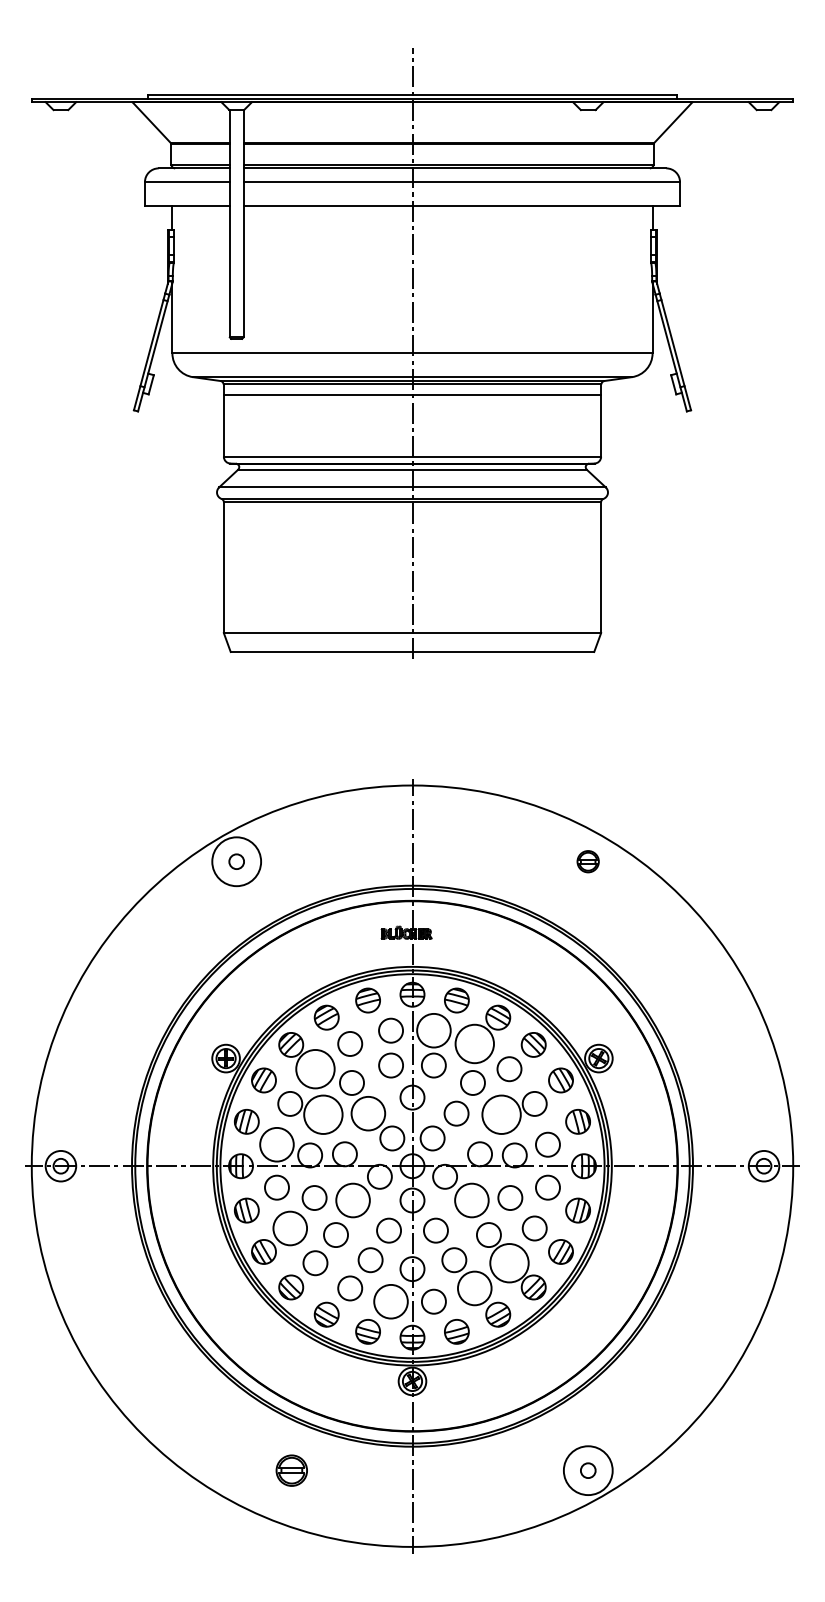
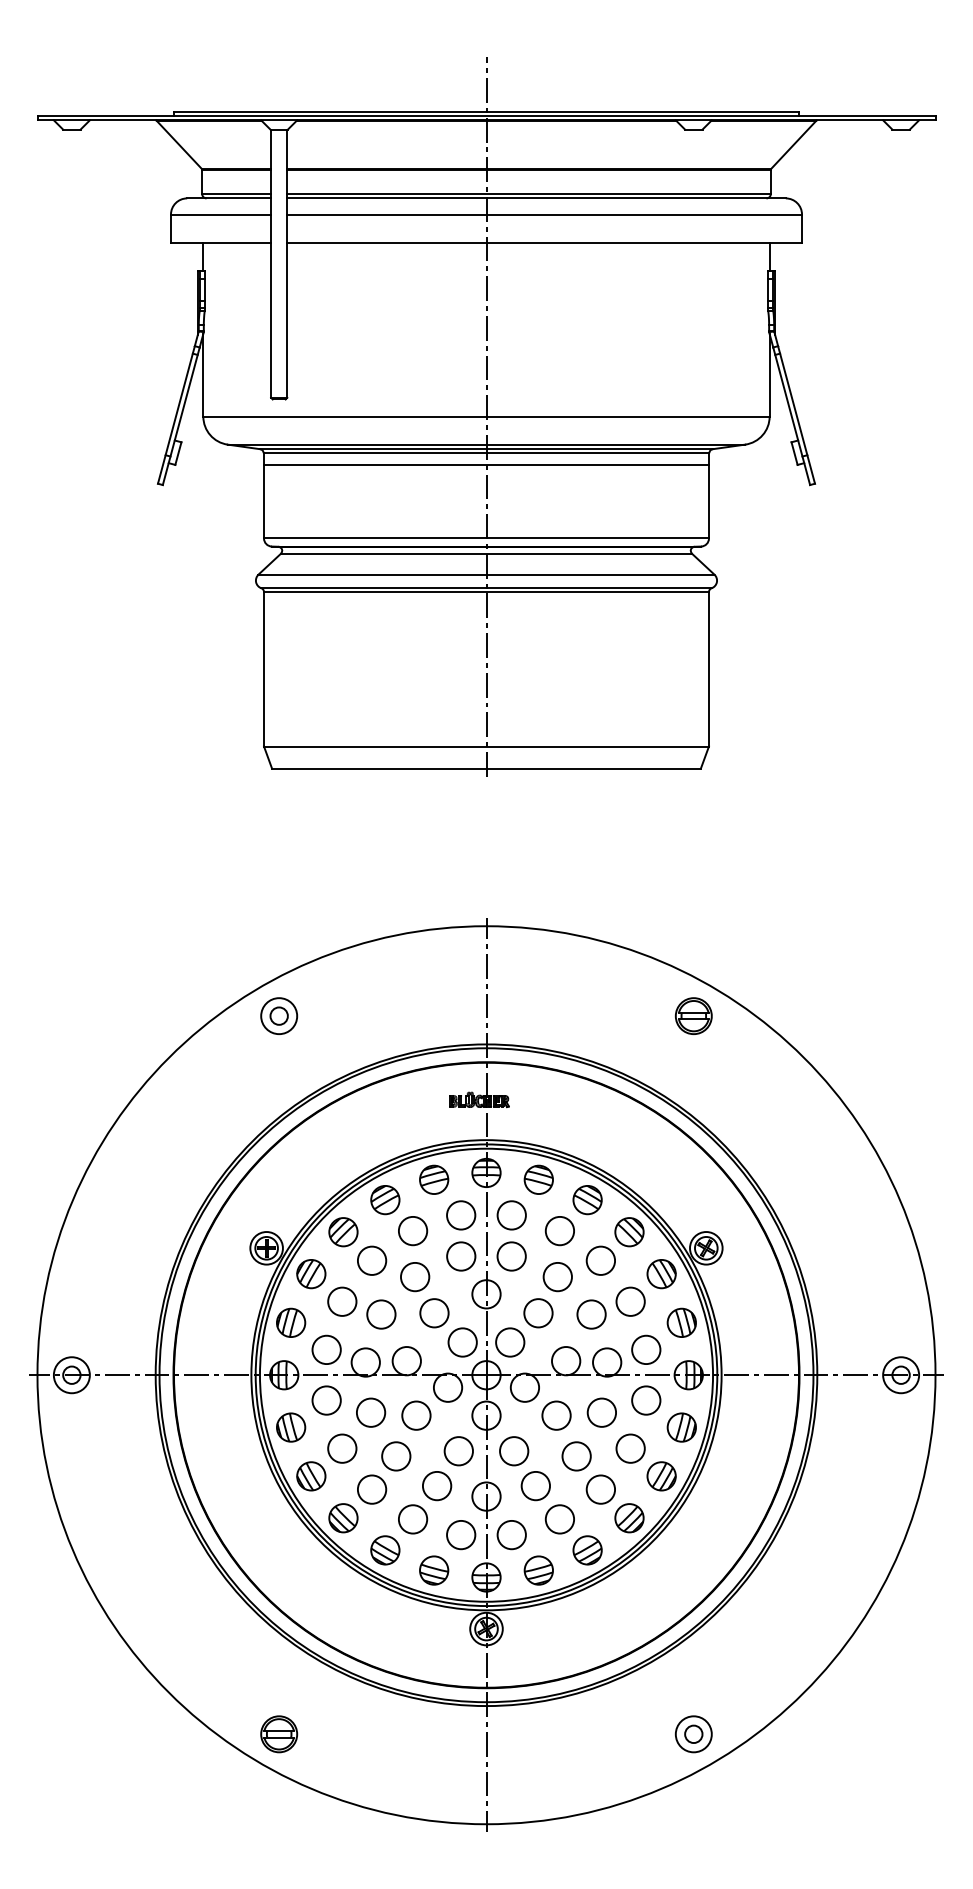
part: (588, 861) -> (693, 1015), size x1.43
circle: (236, 862) -> (279, 1016), size x0.62
circle: (433, 1030) -> (511, 1215), size x0.71
circle: (474, 1043) -> (559, 1230), size x0.62
circle: (314, 1068) -> (371, 1260), size x0.62
circle: (368, 1113) -> (434, 1313), size x0.71
circle: (323, 1114) -> (381, 1314), size x0.62
circle: (501, 1114) -> (591, 1314), size x0.62
circle: (276, 1144) -> (326, 1349), size x0.71
circle: (353, 1200) -> (416, 1415), size x0.71
circle: (471, 1200) -> (556, 1415), size x0.71
circle: (290, 1228) -> (342, 1448), size x0.71
circle: (509, 1263) -> (600, 1489), size x0.62
circle: (474, 1288) -> (559, 1519), size x0.71
circle: (391, 1301) -> (461, 1534), size x0.71
part: (292, 1470) -> (279, 1734), moved
circle: (588, 1470) -> (693, 1734), size x0.62

